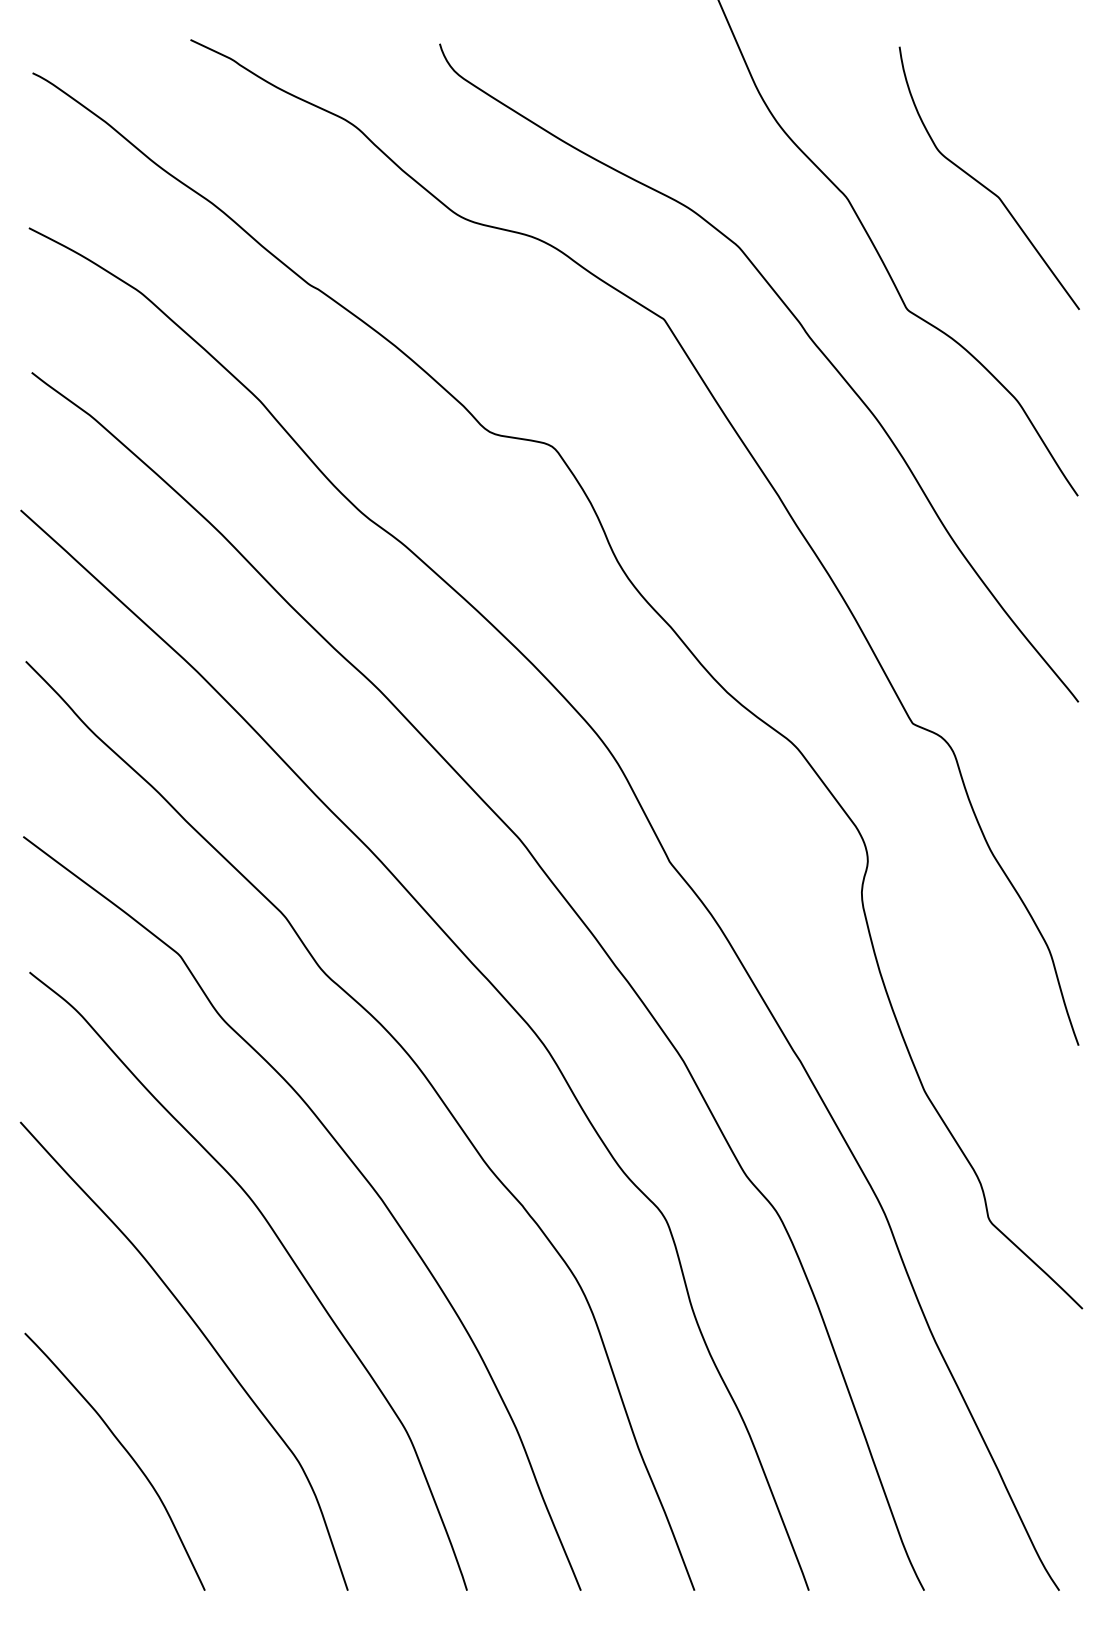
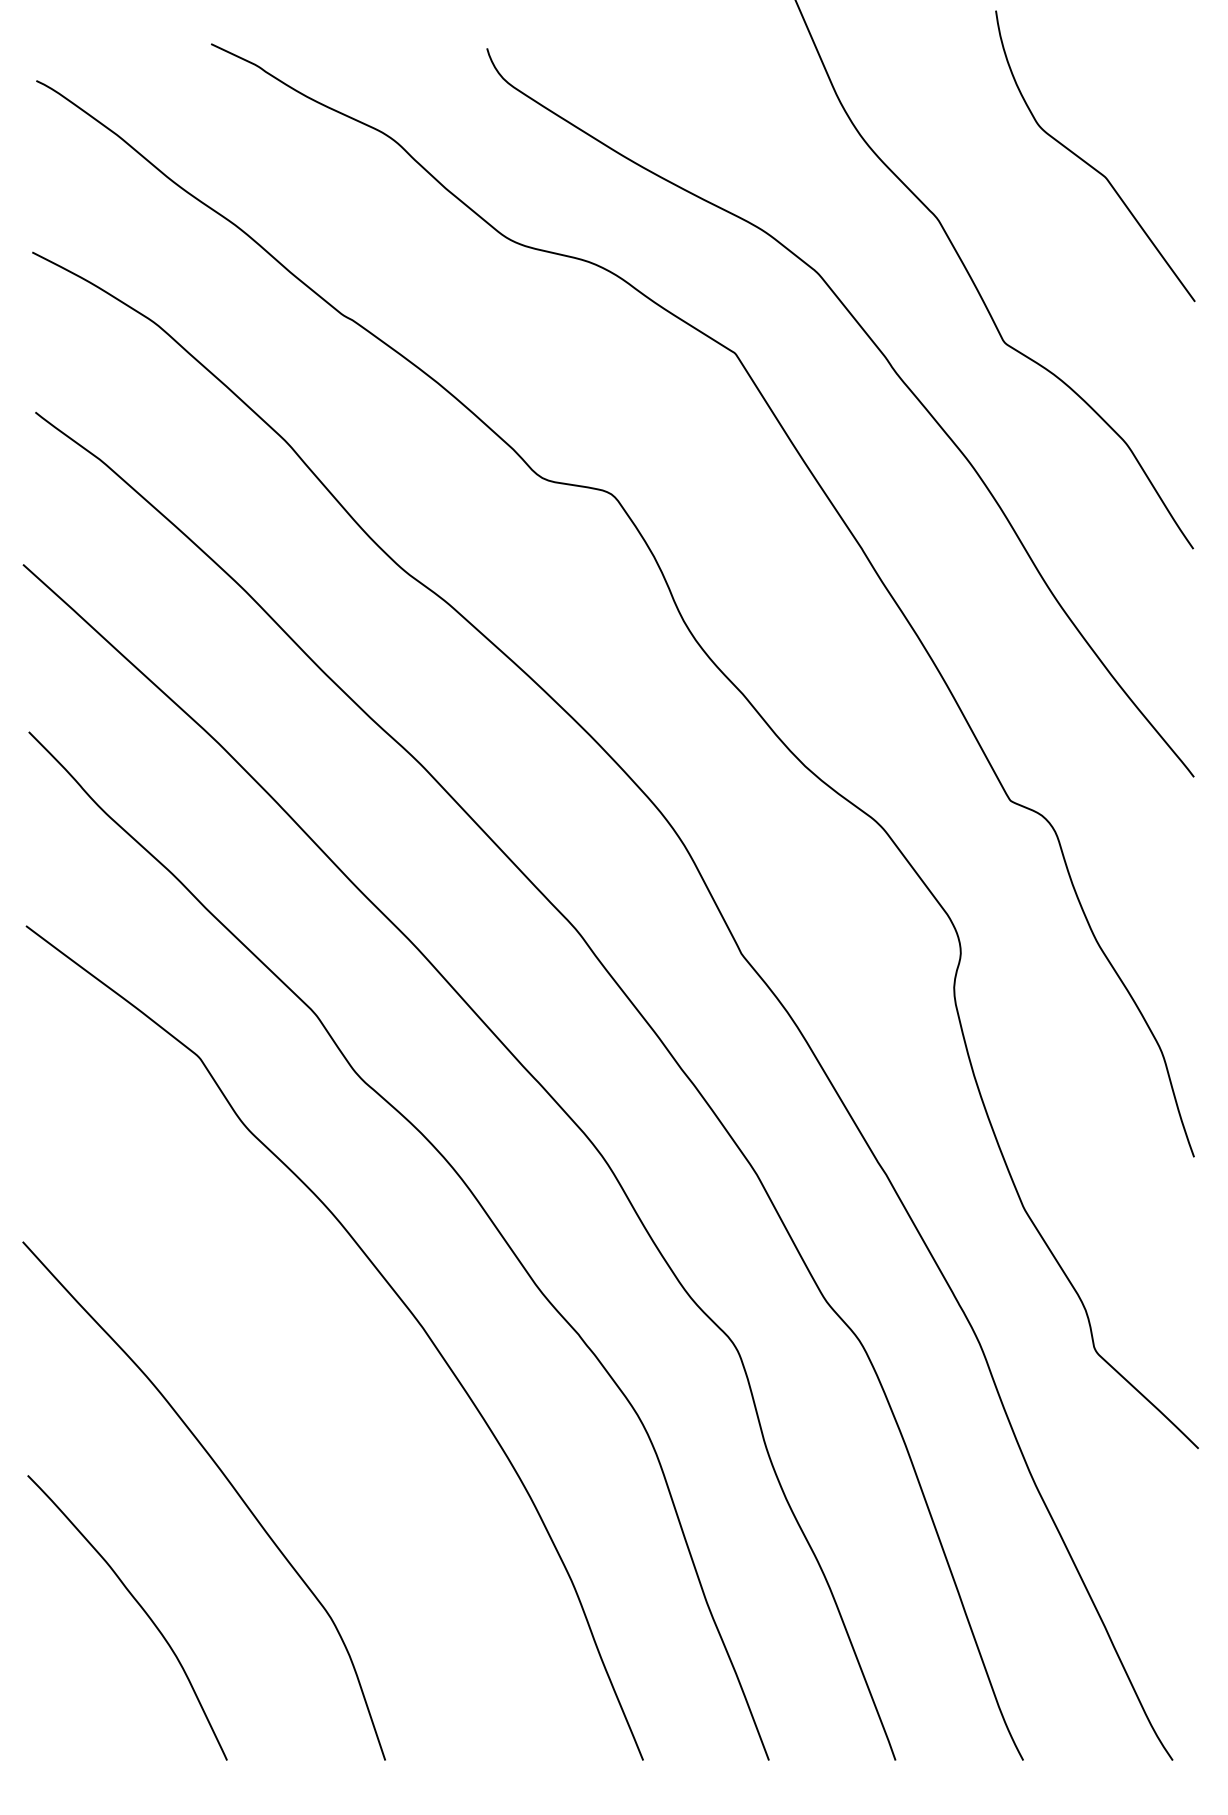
curve: (985, 185) -> (1090, 164), moved
curve: (288, 1255) -> (319, 1389), removed

